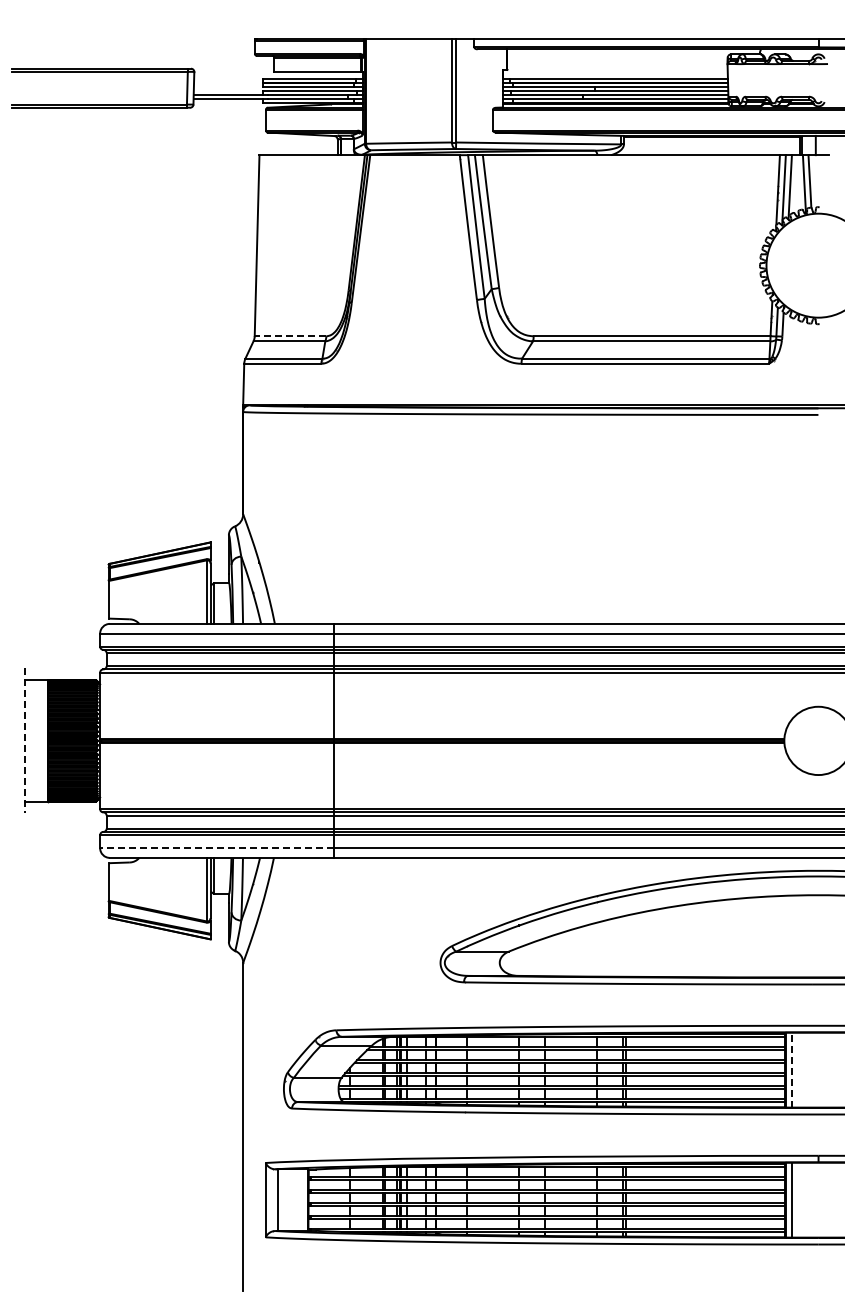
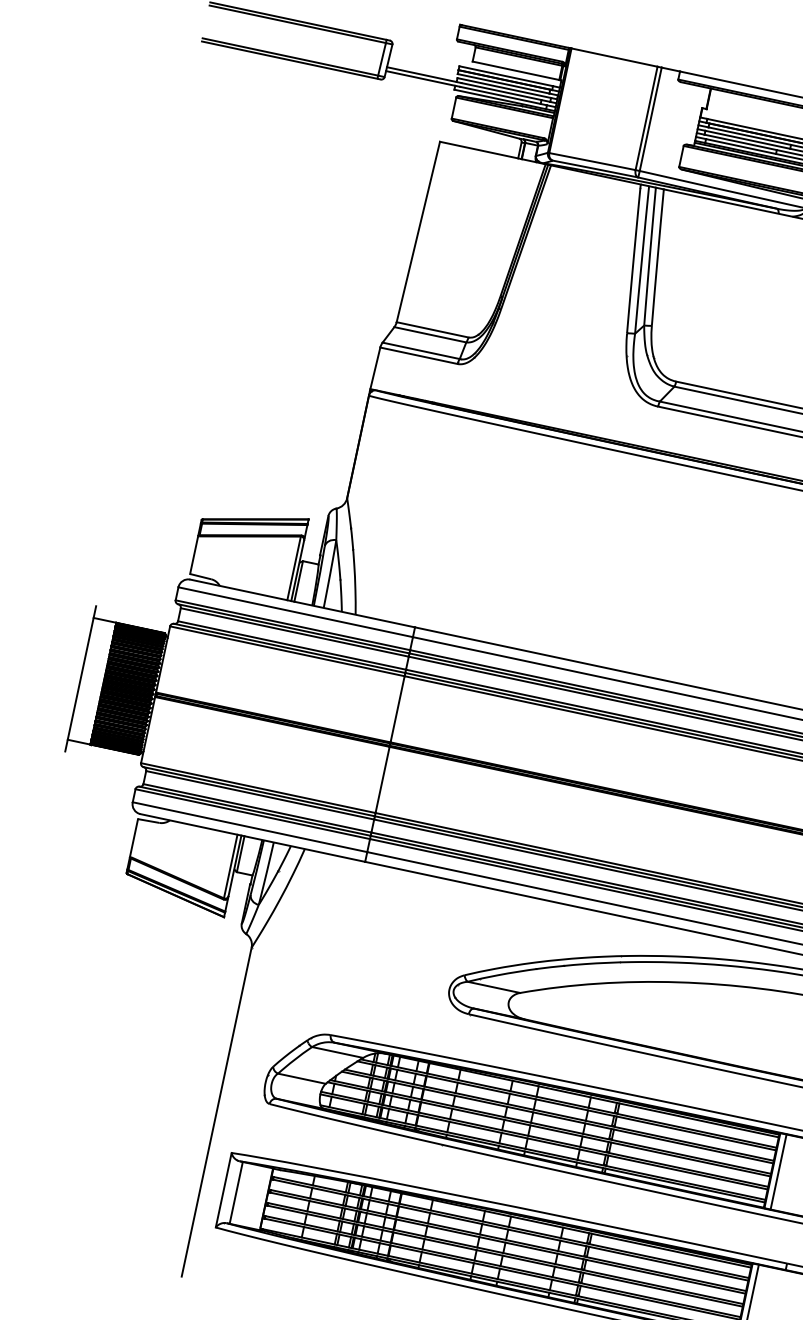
line: (290, 336) -> (432, 330), dashed -> solid
line: (25, 741) -> (80, 679), dashed -> solid
line: (216, 848) -> (249, 827), dashed -> solid
line: (791, 1069) -> (778, 1171), dashed -> solid

